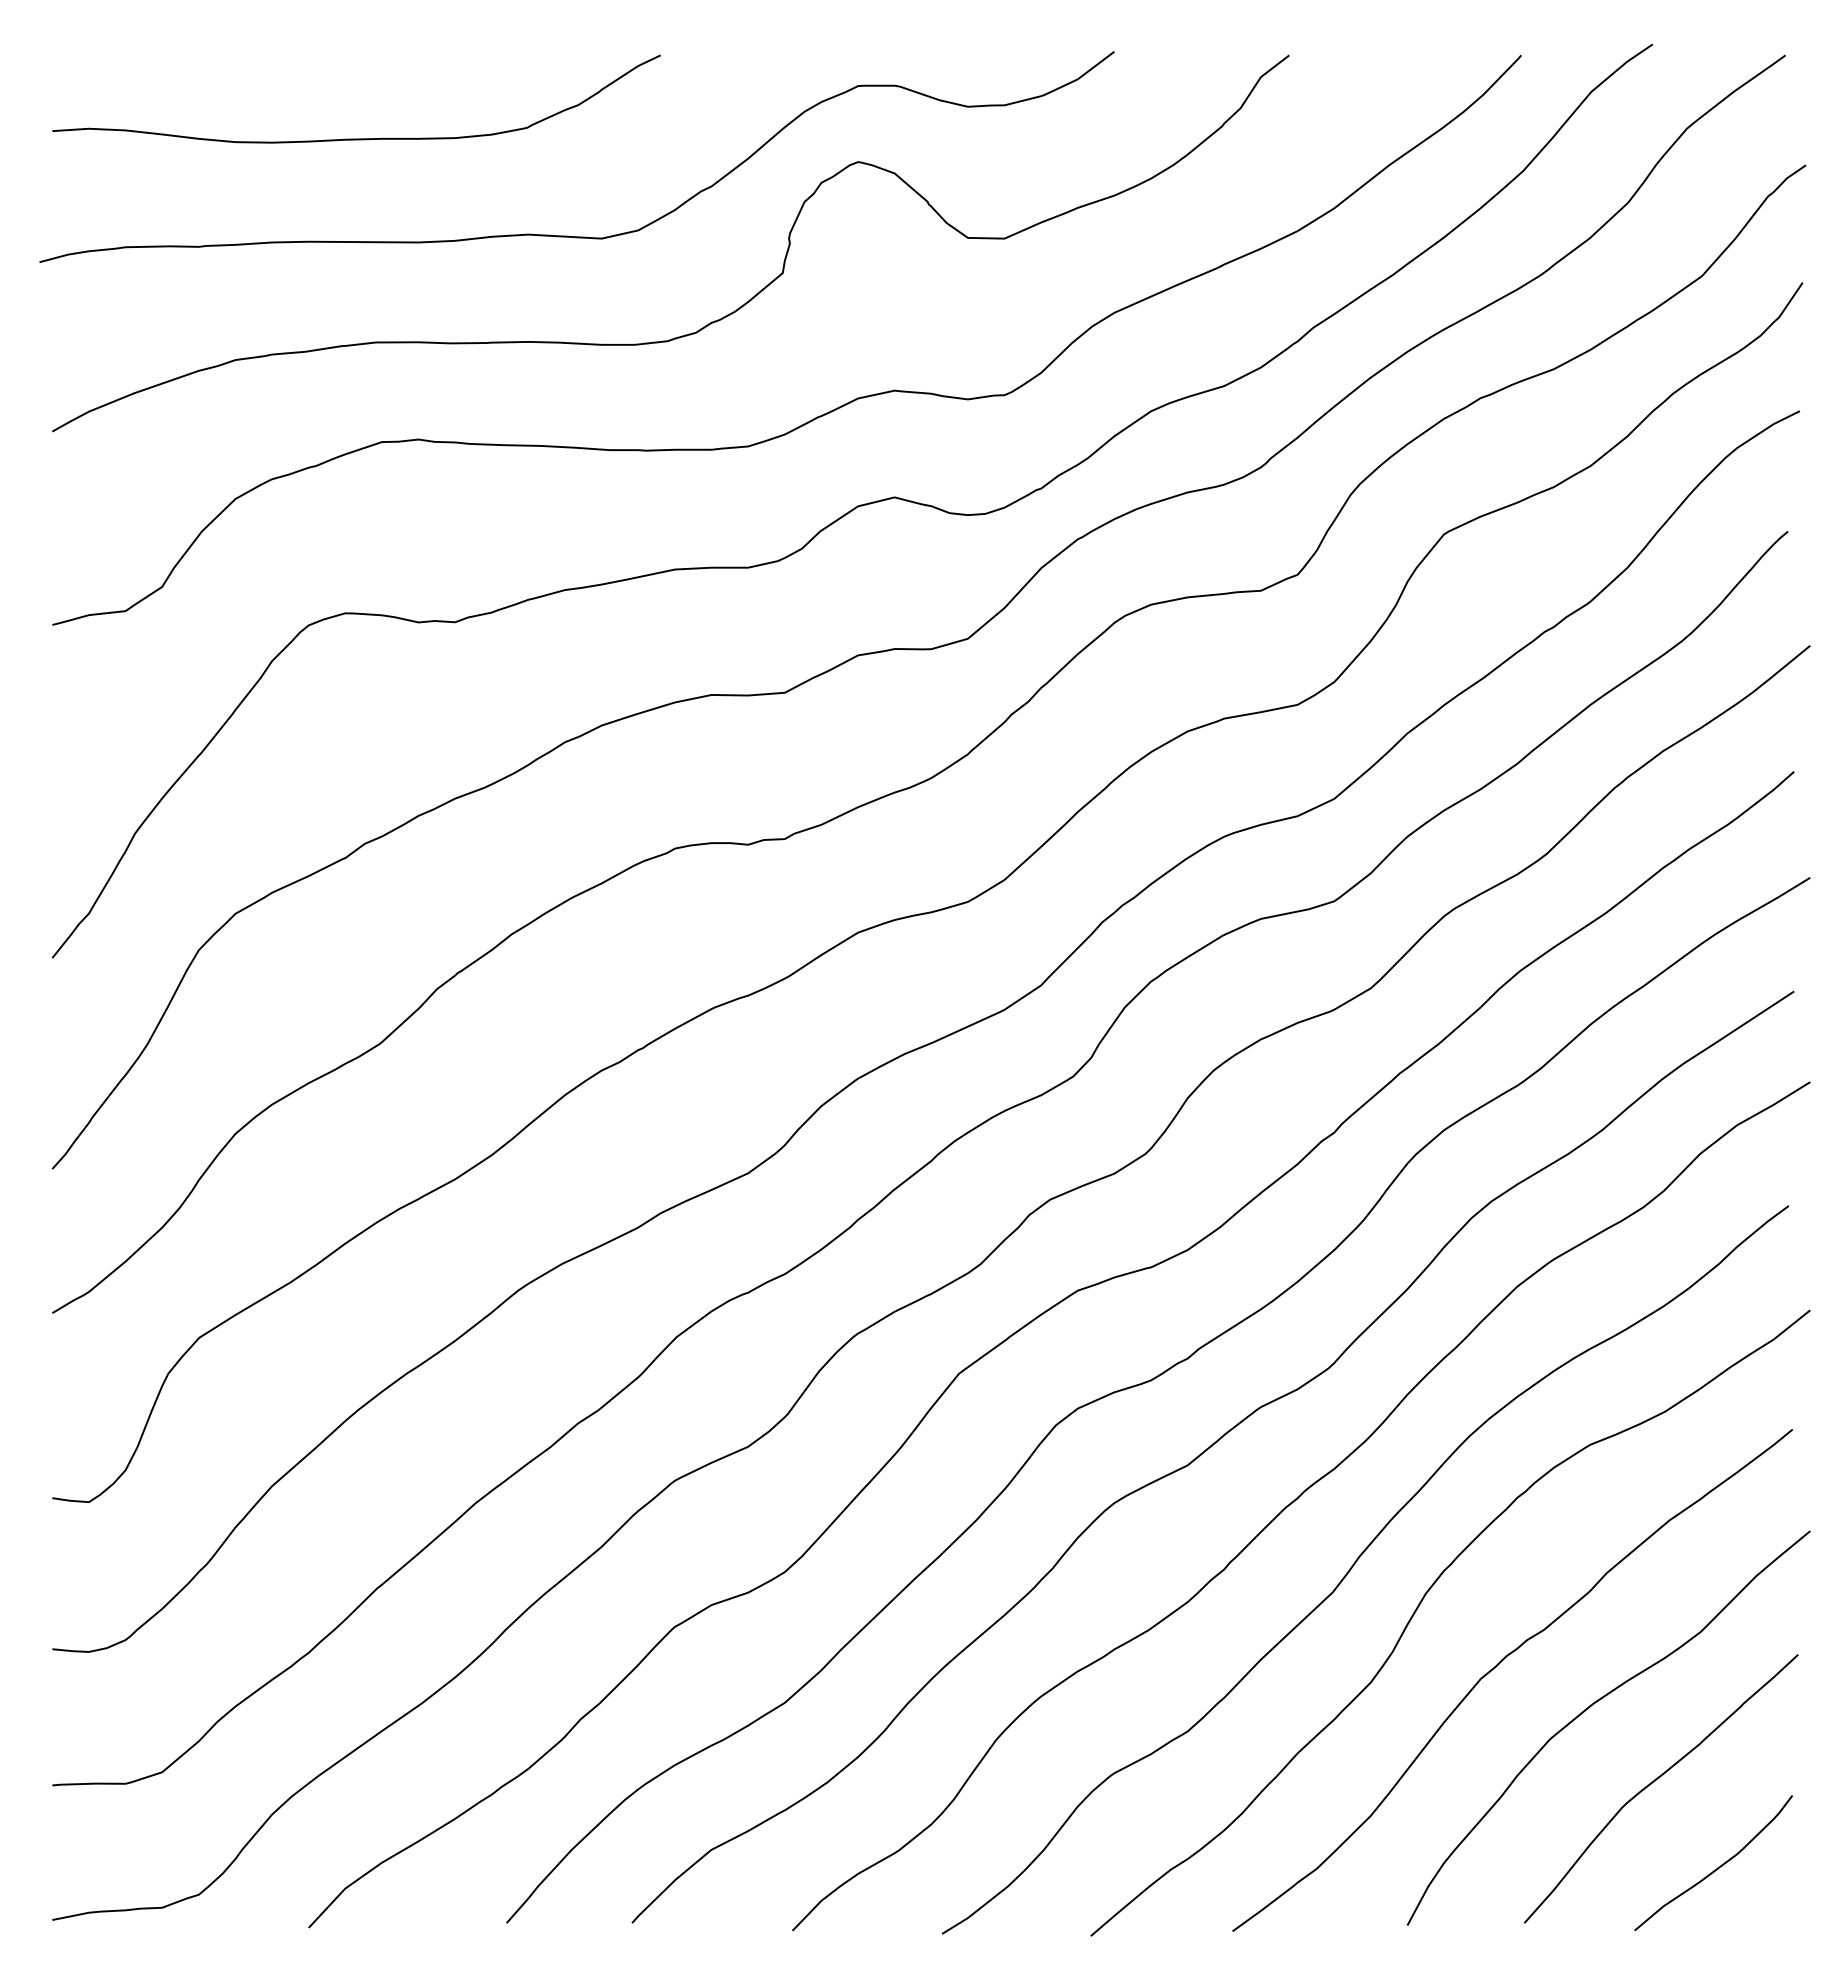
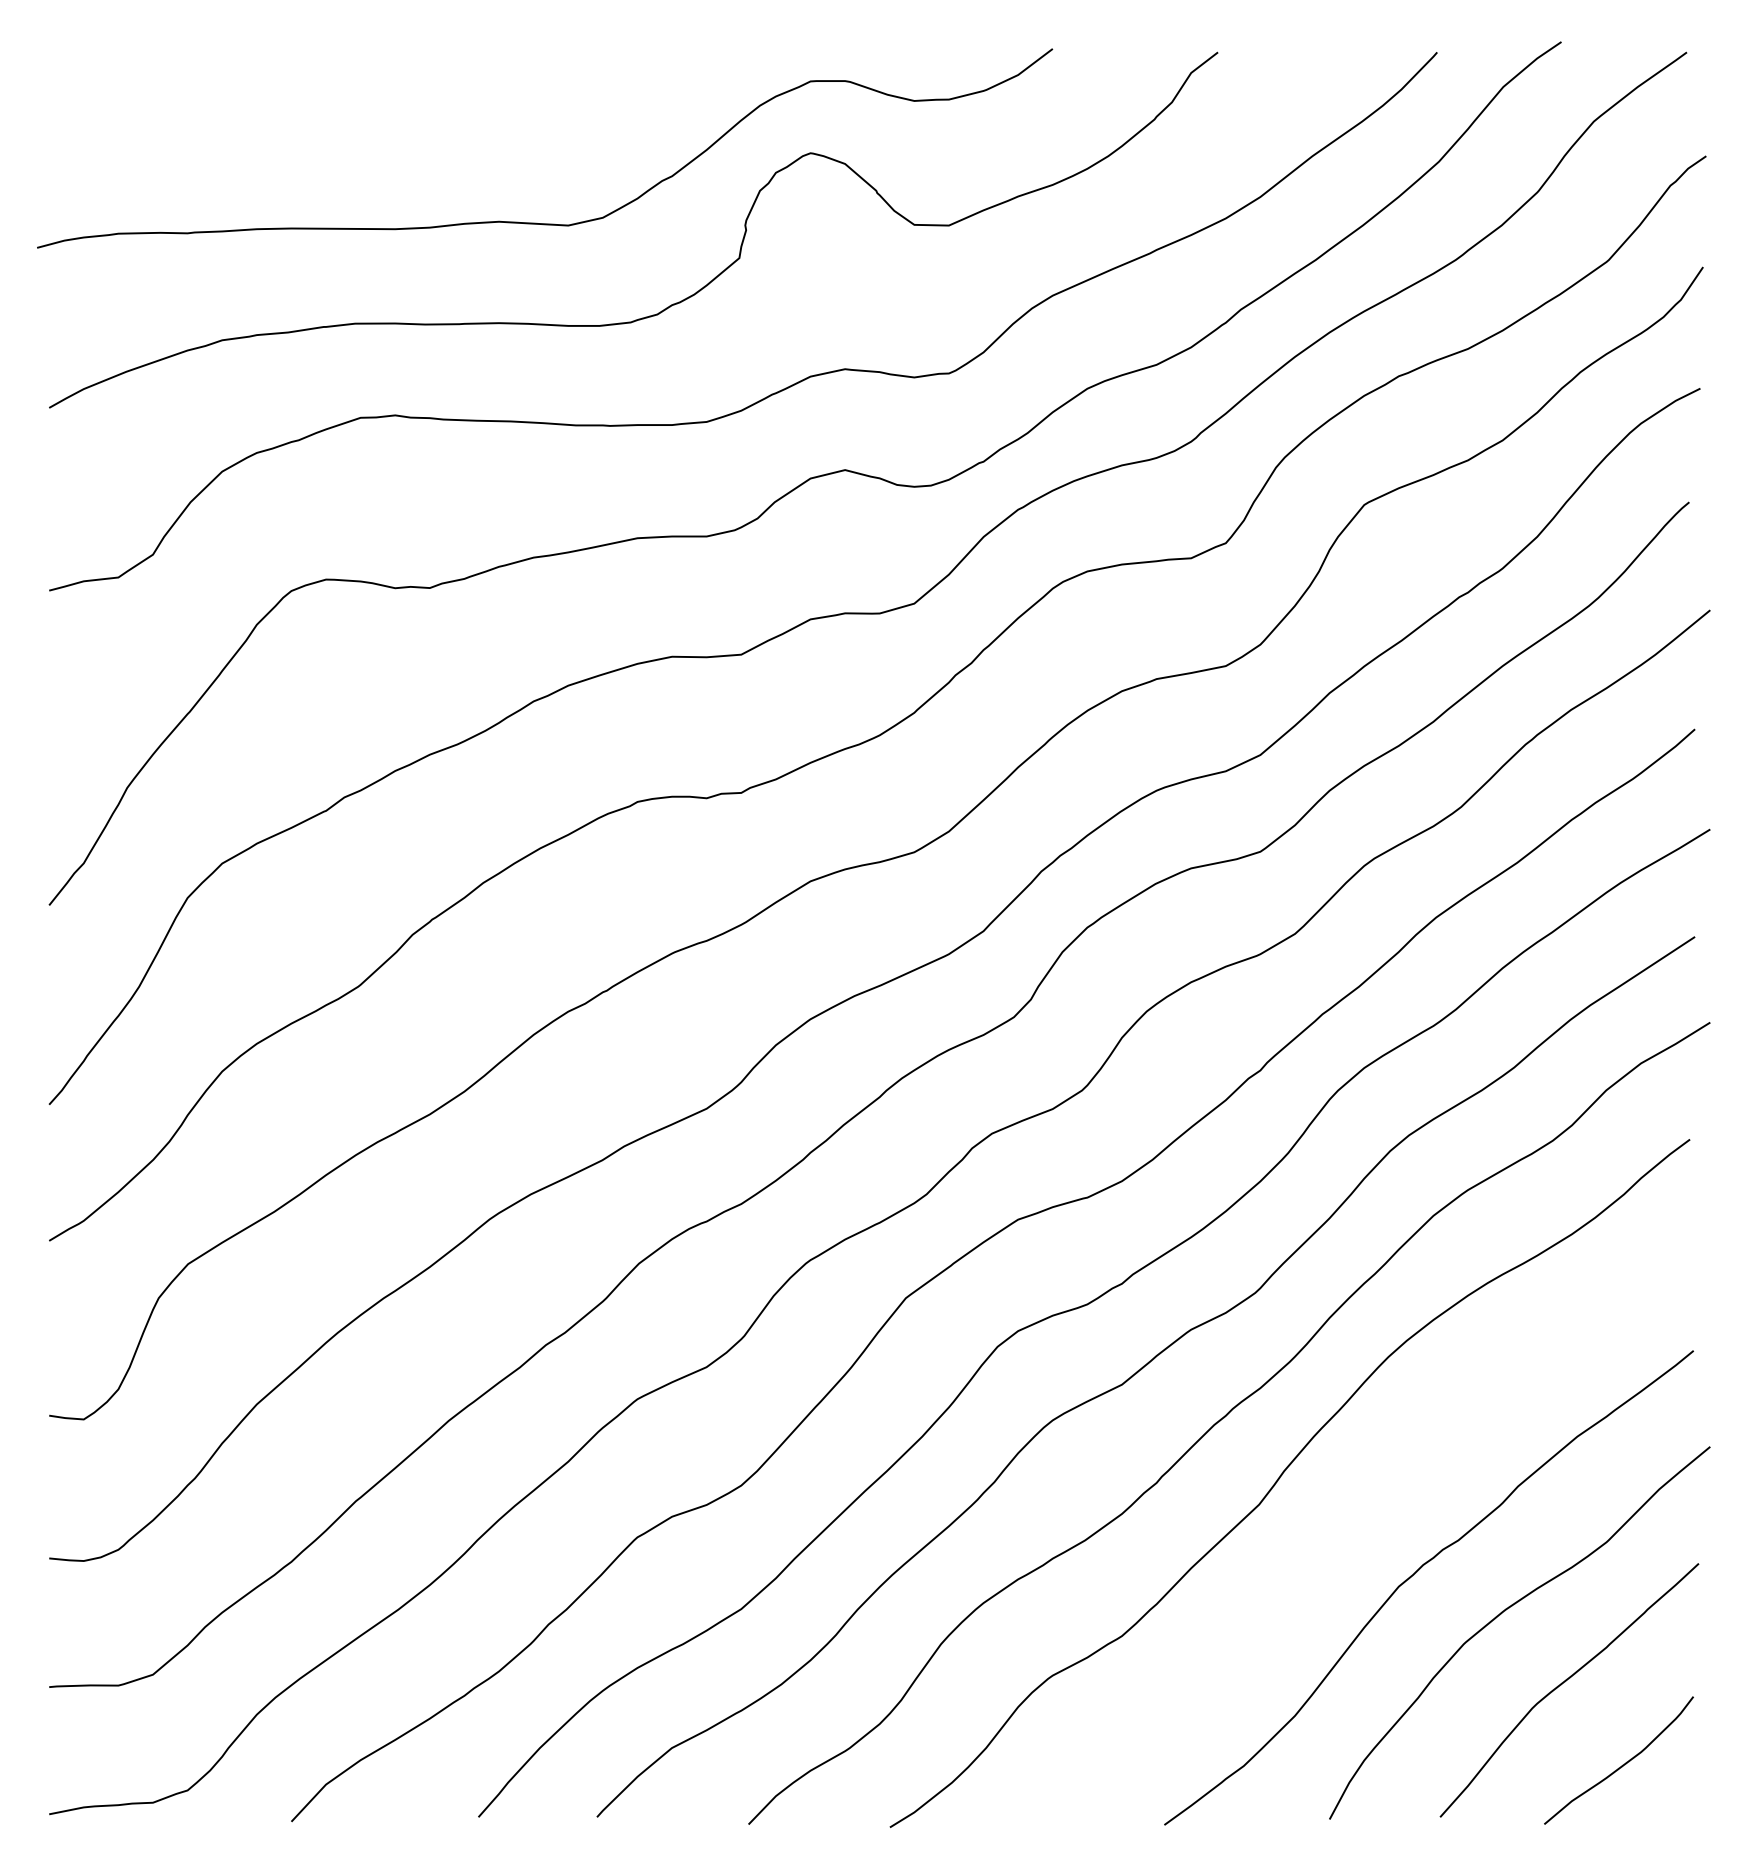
curve: (356, 138) -> (336, 130), removed
curve: (1421, 1603) -> (1342, 1515), removed

